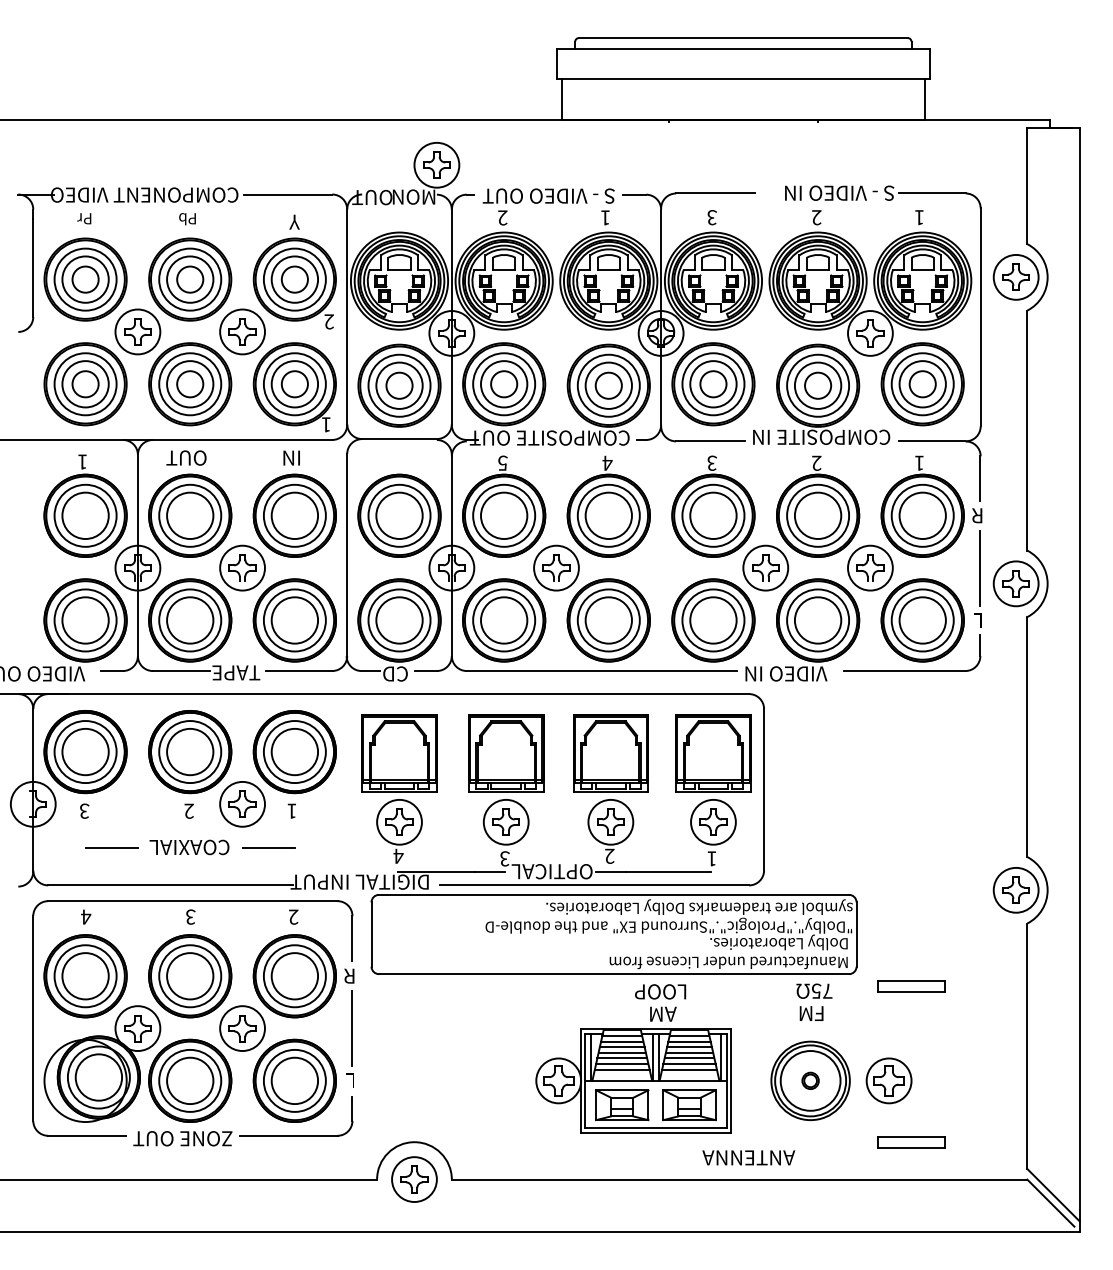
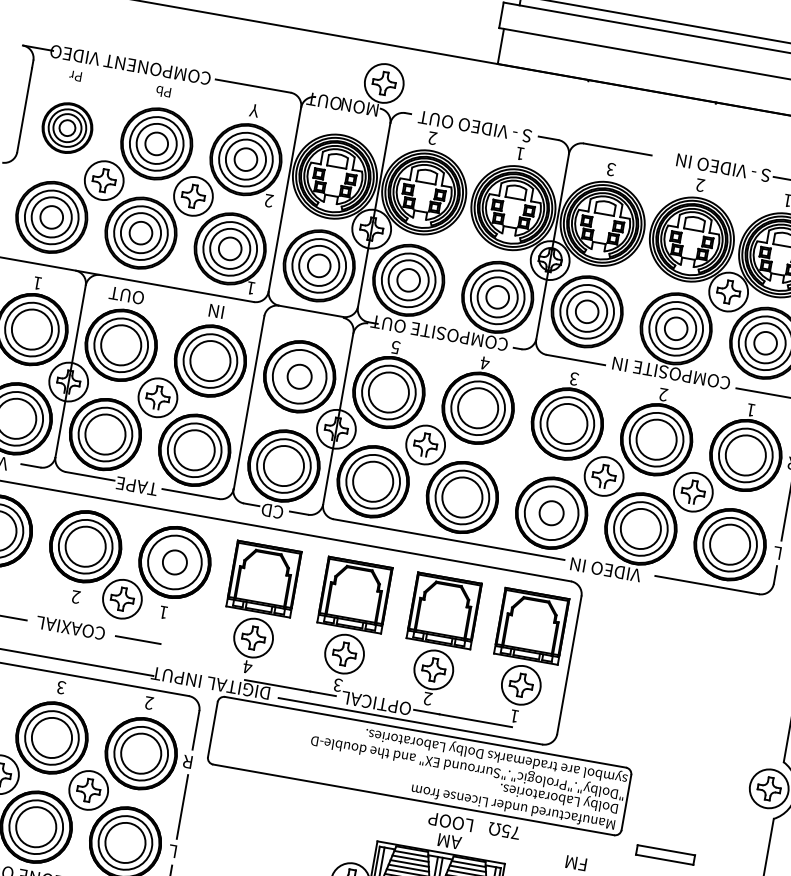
part: (85, 279) -> (67, 128), size x0.7
circle: (399, 515) -> (299, 376), size x0.6
circle: (713, 620) -> (551, 513), size x0.6
circle: (294, 751) -> (174, 561), size x0.6
text: (814, 990) -> (504, 830), moved

